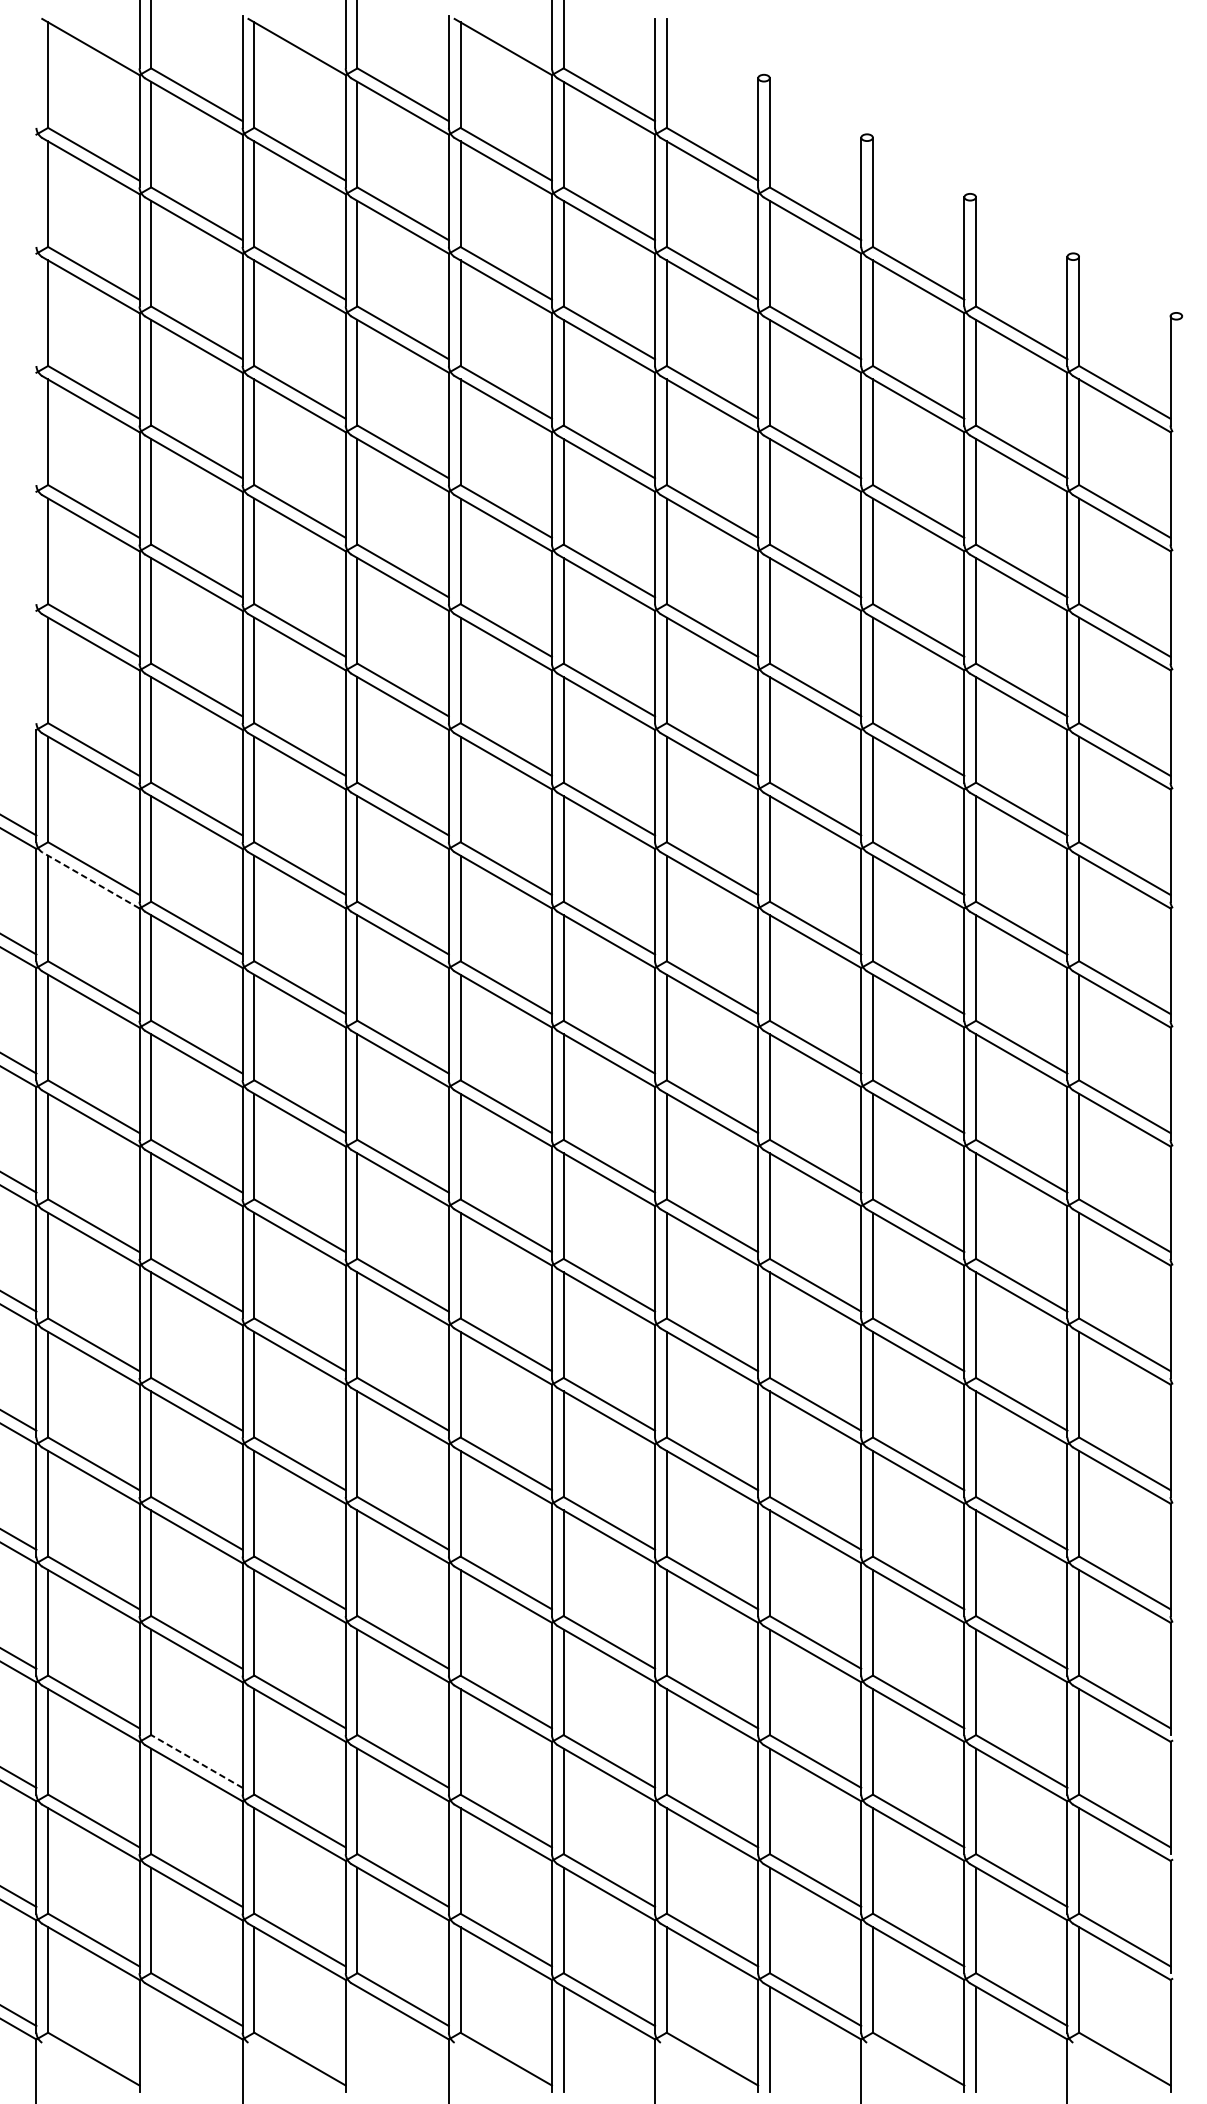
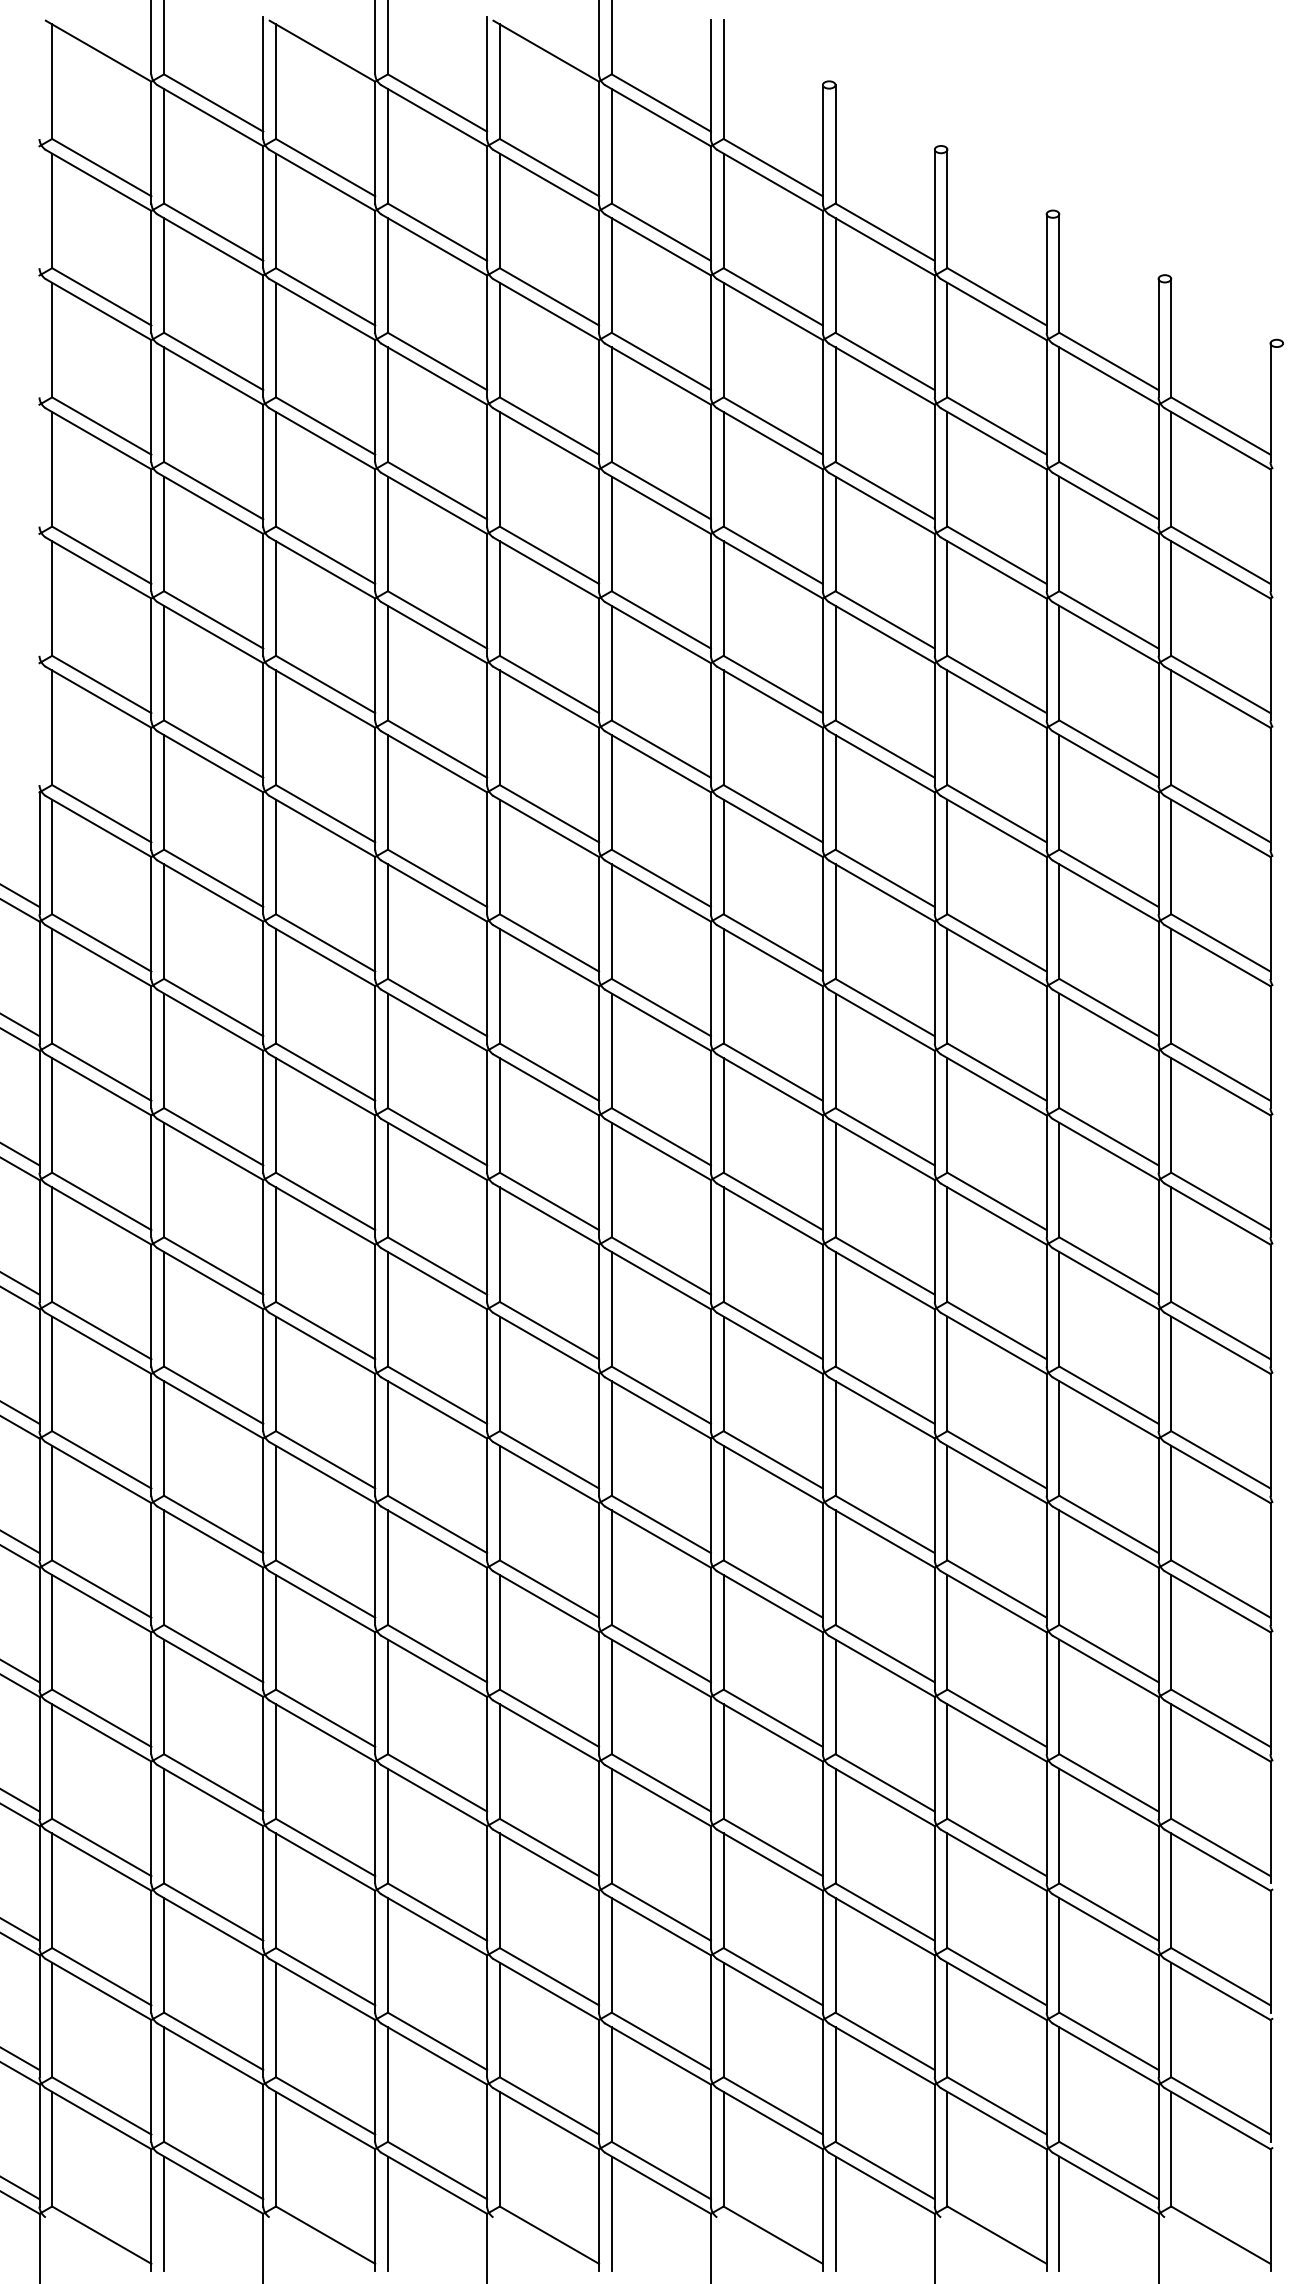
line: (90, 880) -> (98, 955), dashed -> solid
line: (196, 1760) -> (213, 1911), dashed -> solid
line: (151, 2039) -> (164, 2213), added
line: (357, 2039) -> (387, 2213), added

